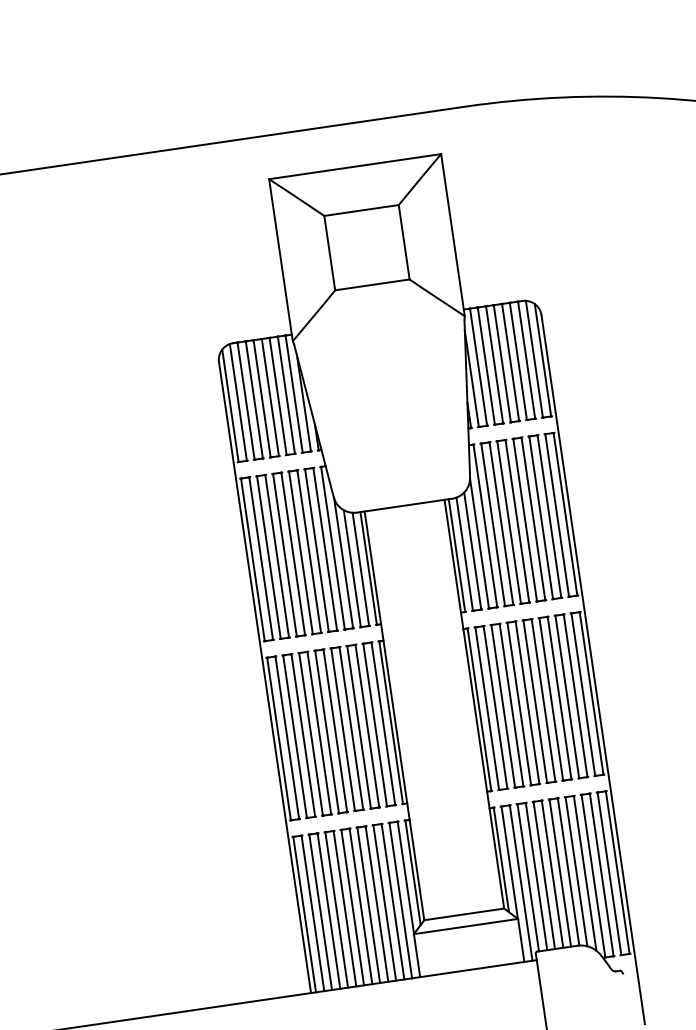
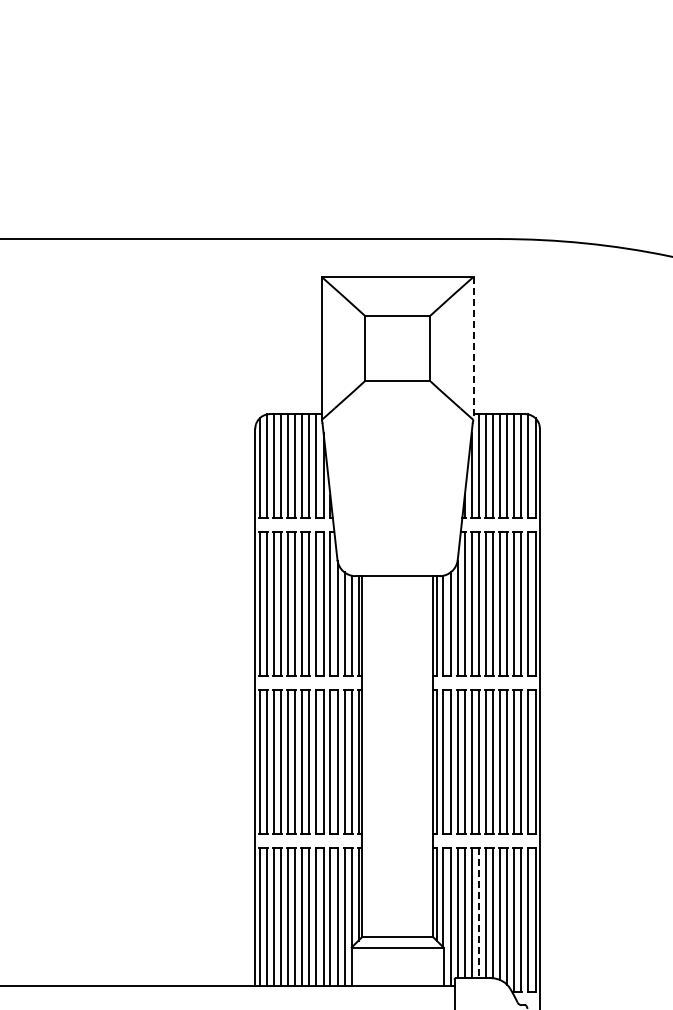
line: (452, 235) -> (473, 348), solid -> dashed
line: (552, 874) -> (478, 913), solid -> dashed

